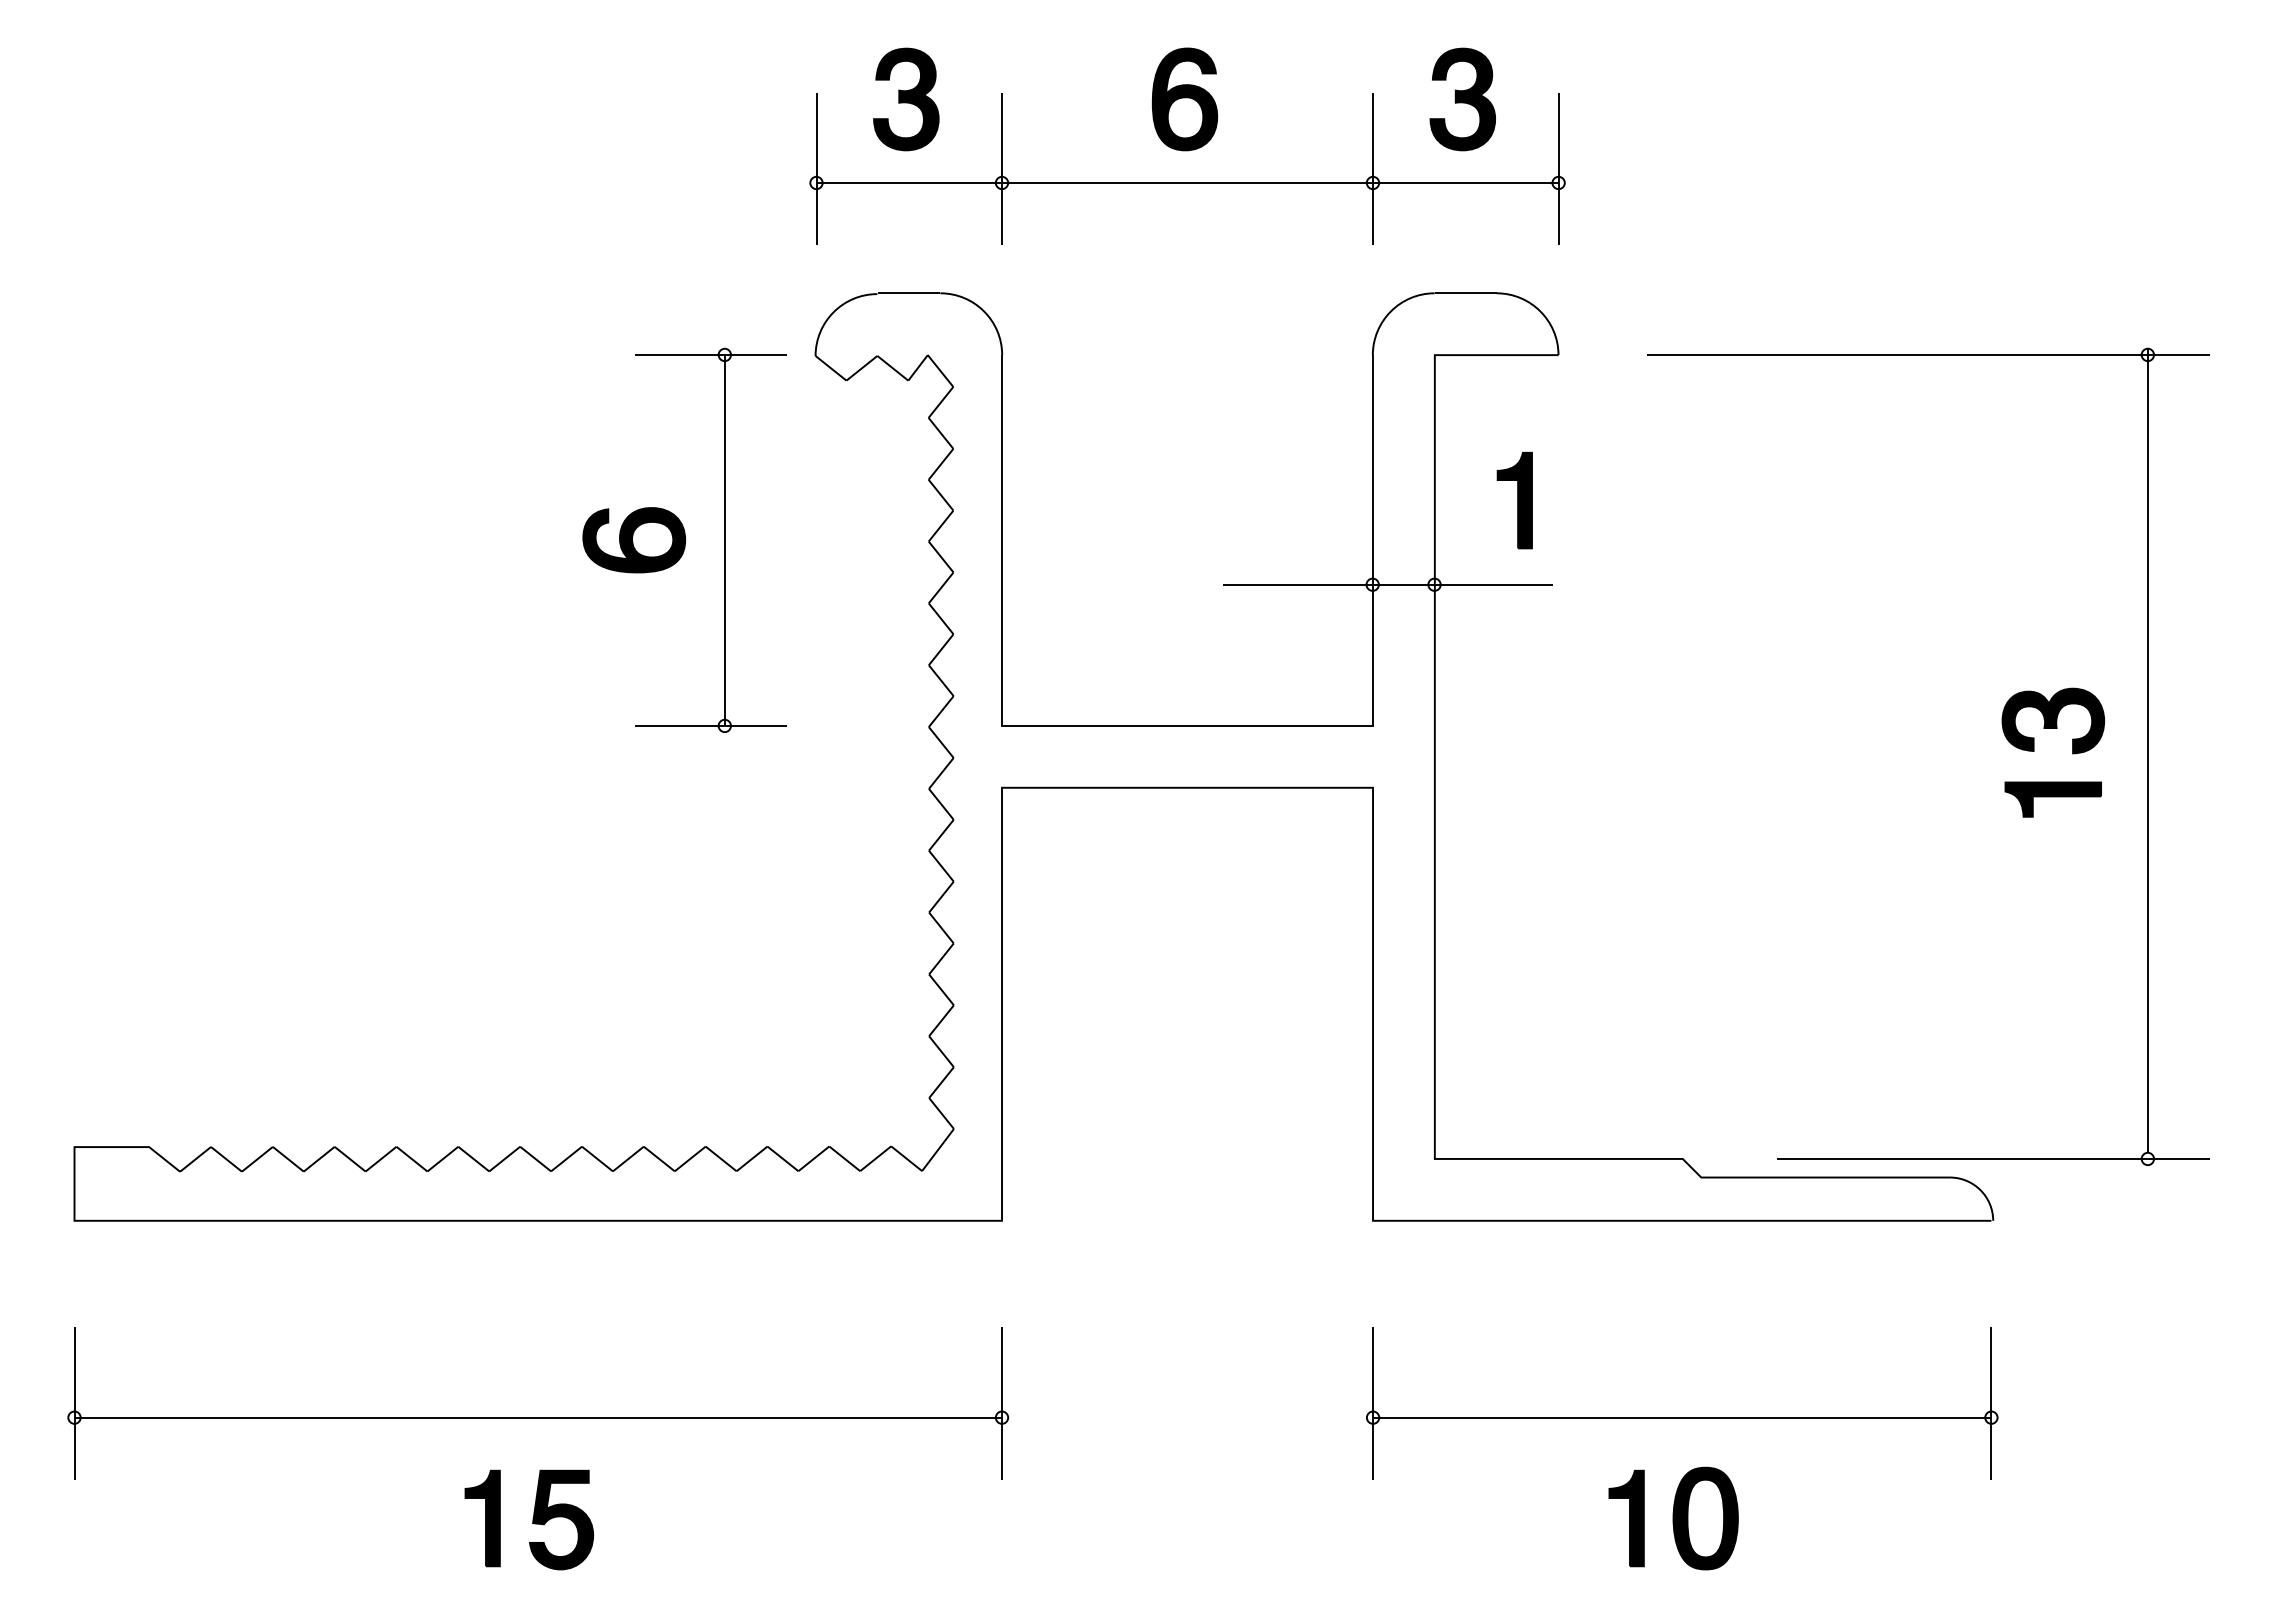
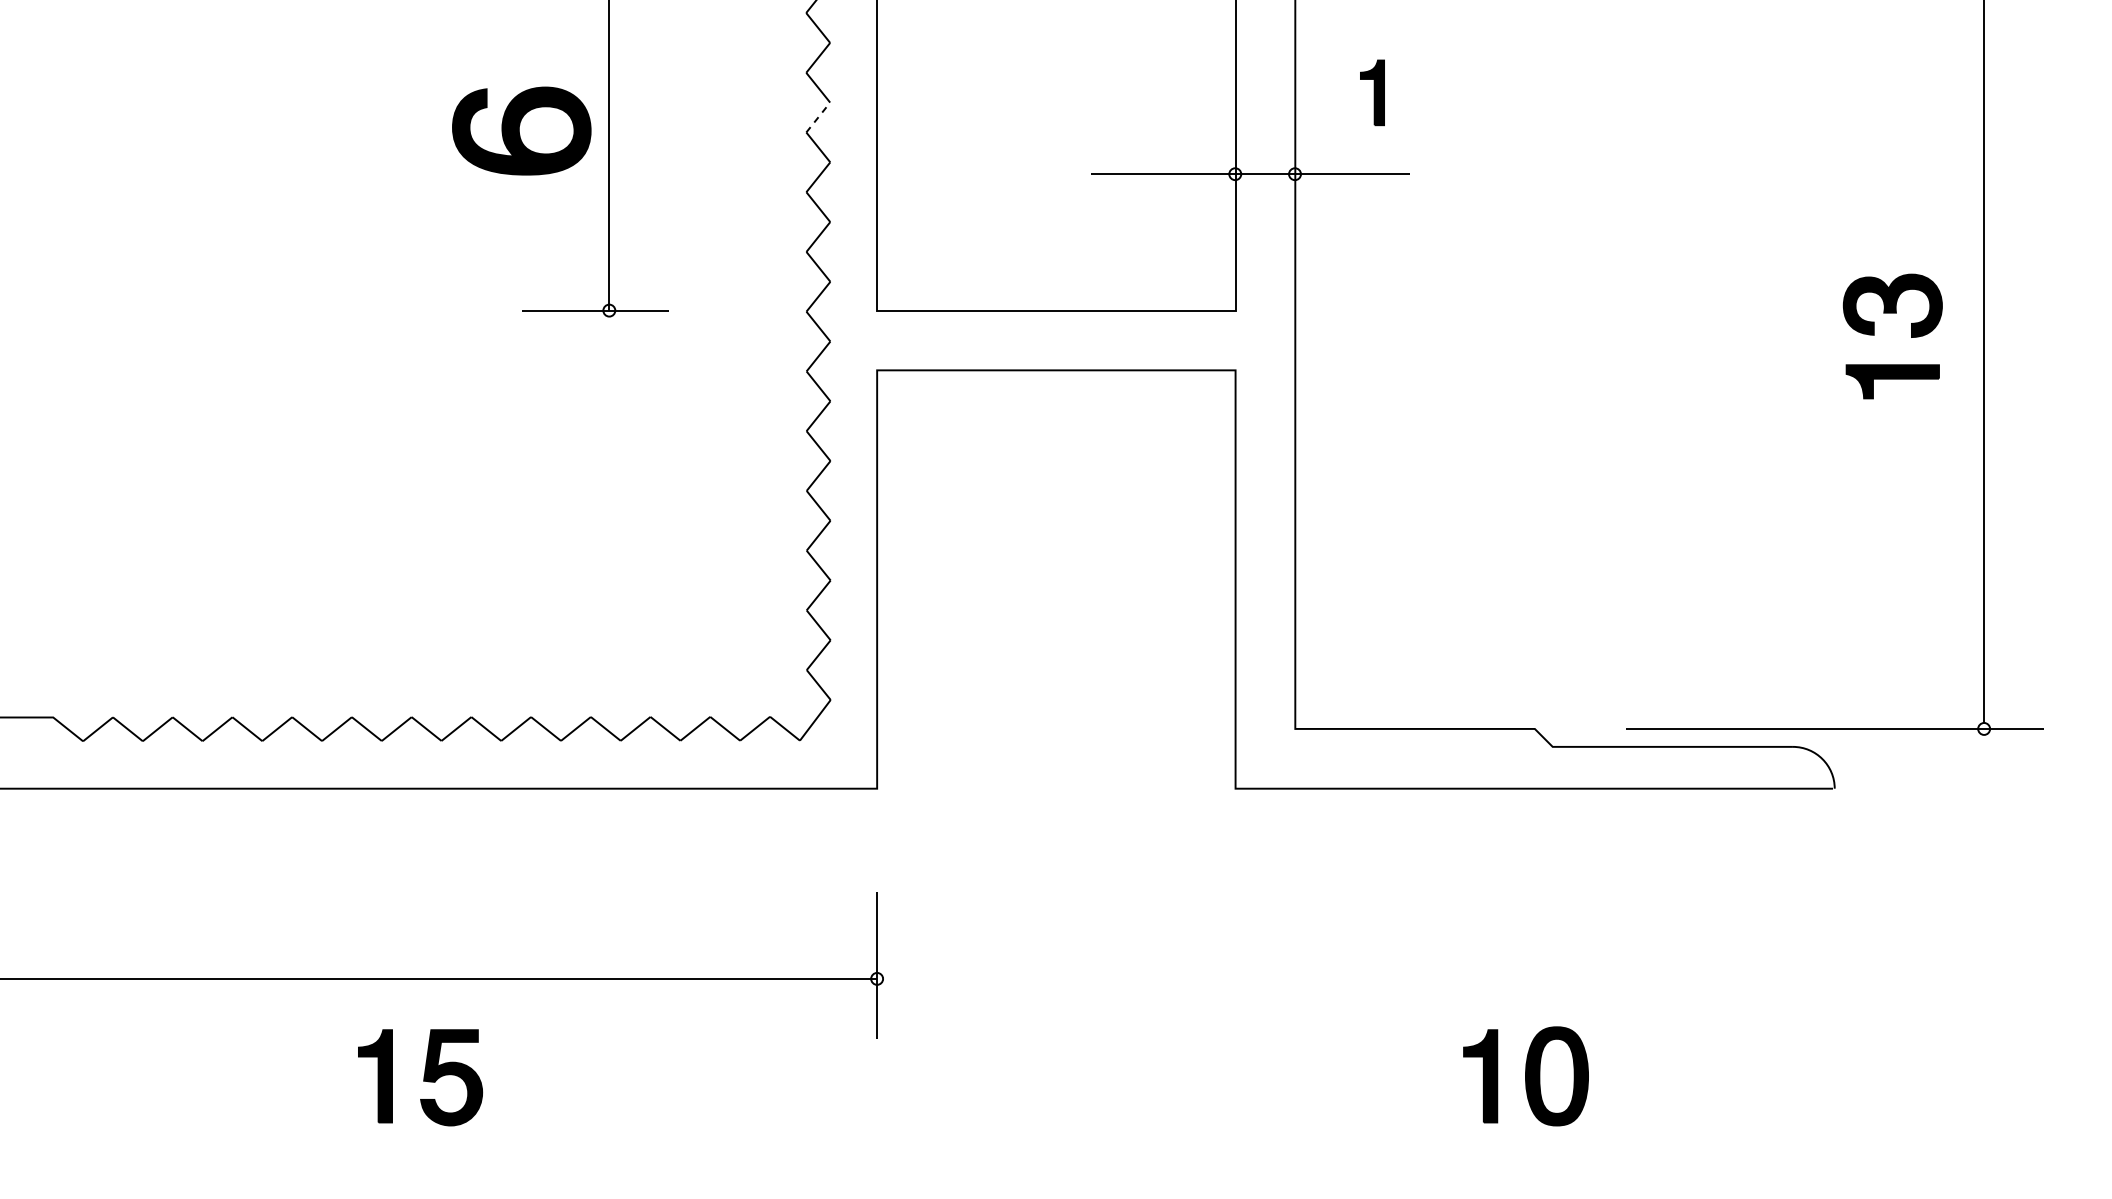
part: (1514, 500) -> (1372, 92), size x0.7
line: (941, 526) -> (818, 117), solid -> dashed
part: (634, 540) -> (522, 131), size x1.4
part: (1682, 1417) -> (1534, 978), removed

